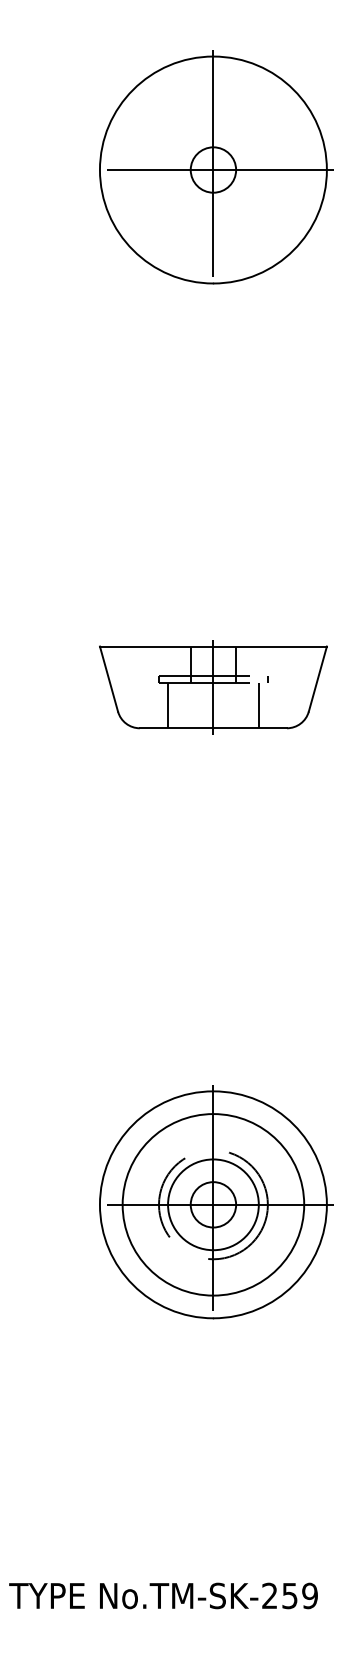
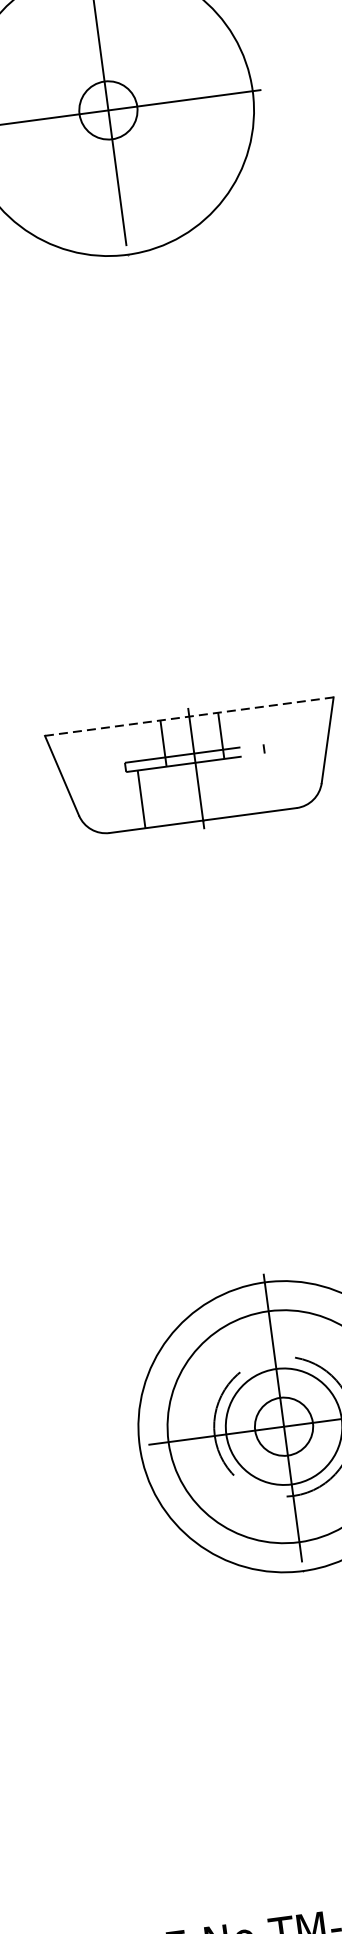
line: (213, 646) -> (189, 716), solid -> dashed
line: (258, 705) -> (256, 783), removed

